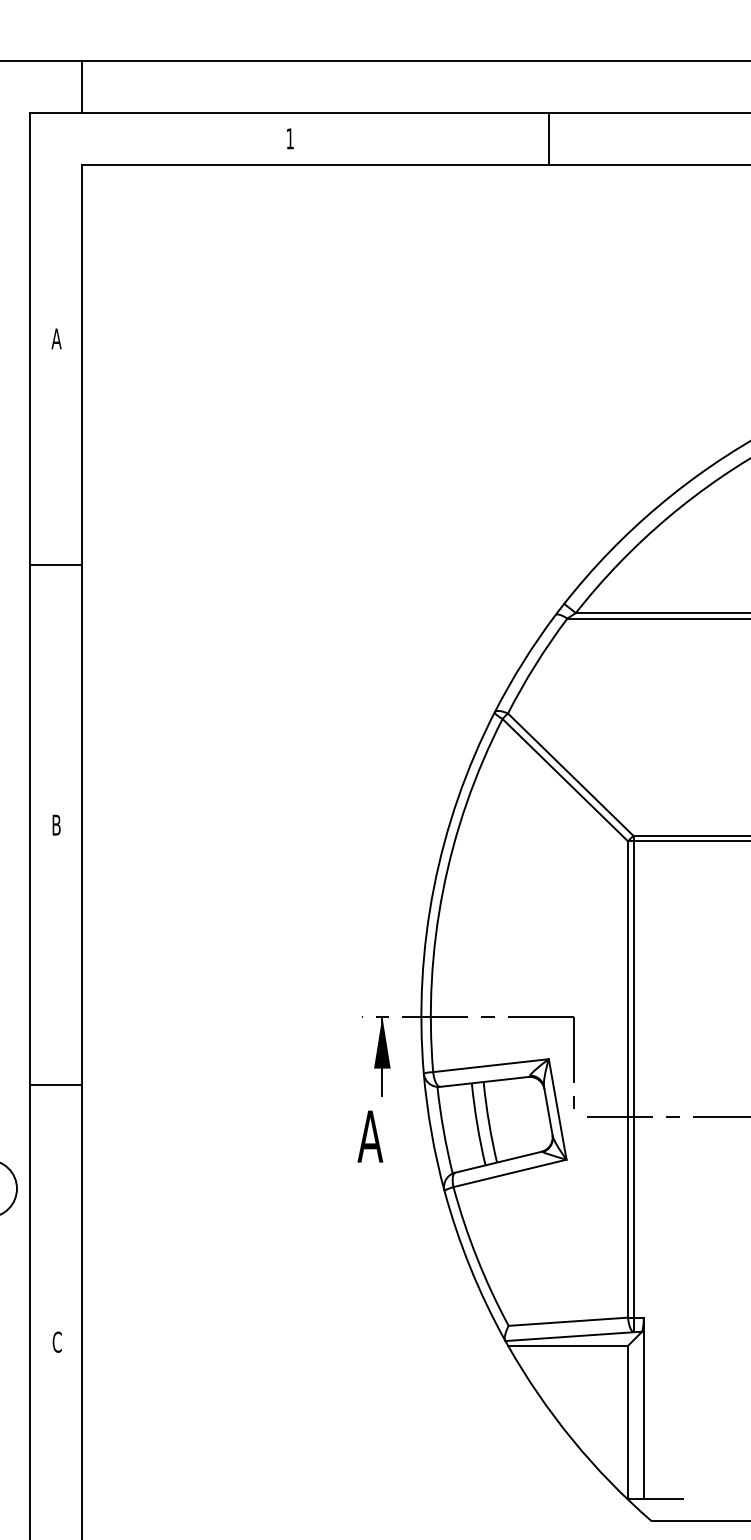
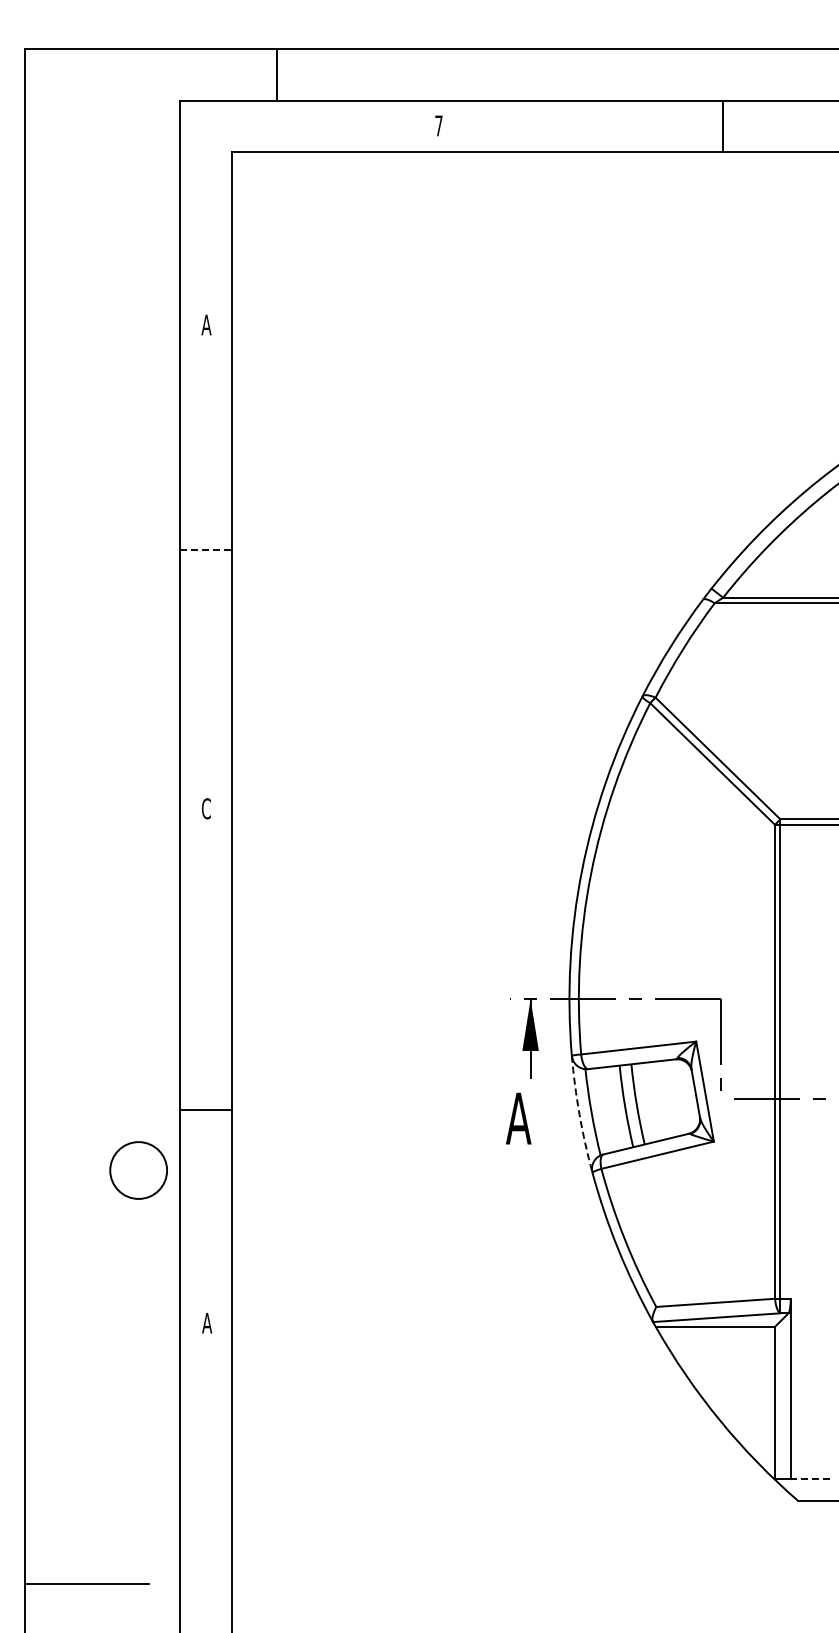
line: (81, 87) -> (276, 74), moved
text: (289, 138) -> (438, 125), 1 -> 7
line: (549, 139) -> (722, 126), moved
line: (55, 565) -> (205, 550), solid -> dashed
text: (56, 824) -> (206, 808), B -> C
line: (55, 1085) -> (205, 1110), moved
arc: (431, 1132) -> (579, 1114), solid -> dashed
text: (57, 1341) -> (207, 1322), C -> A
line: (663, 1499) -> (810, 1479), solid -> dashed

